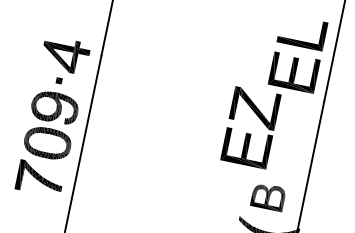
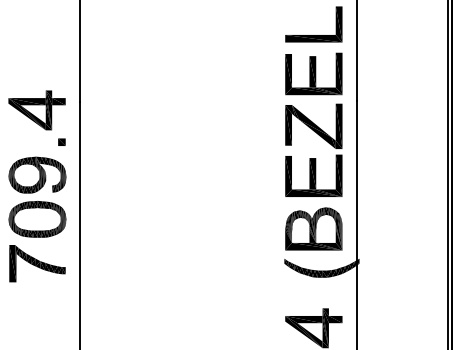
part: (59, 80) -> (61, 141), moved
part: (249, 133) -> (313, 158), moved
part: (268, 196) -> (313, 228), size x1.43

